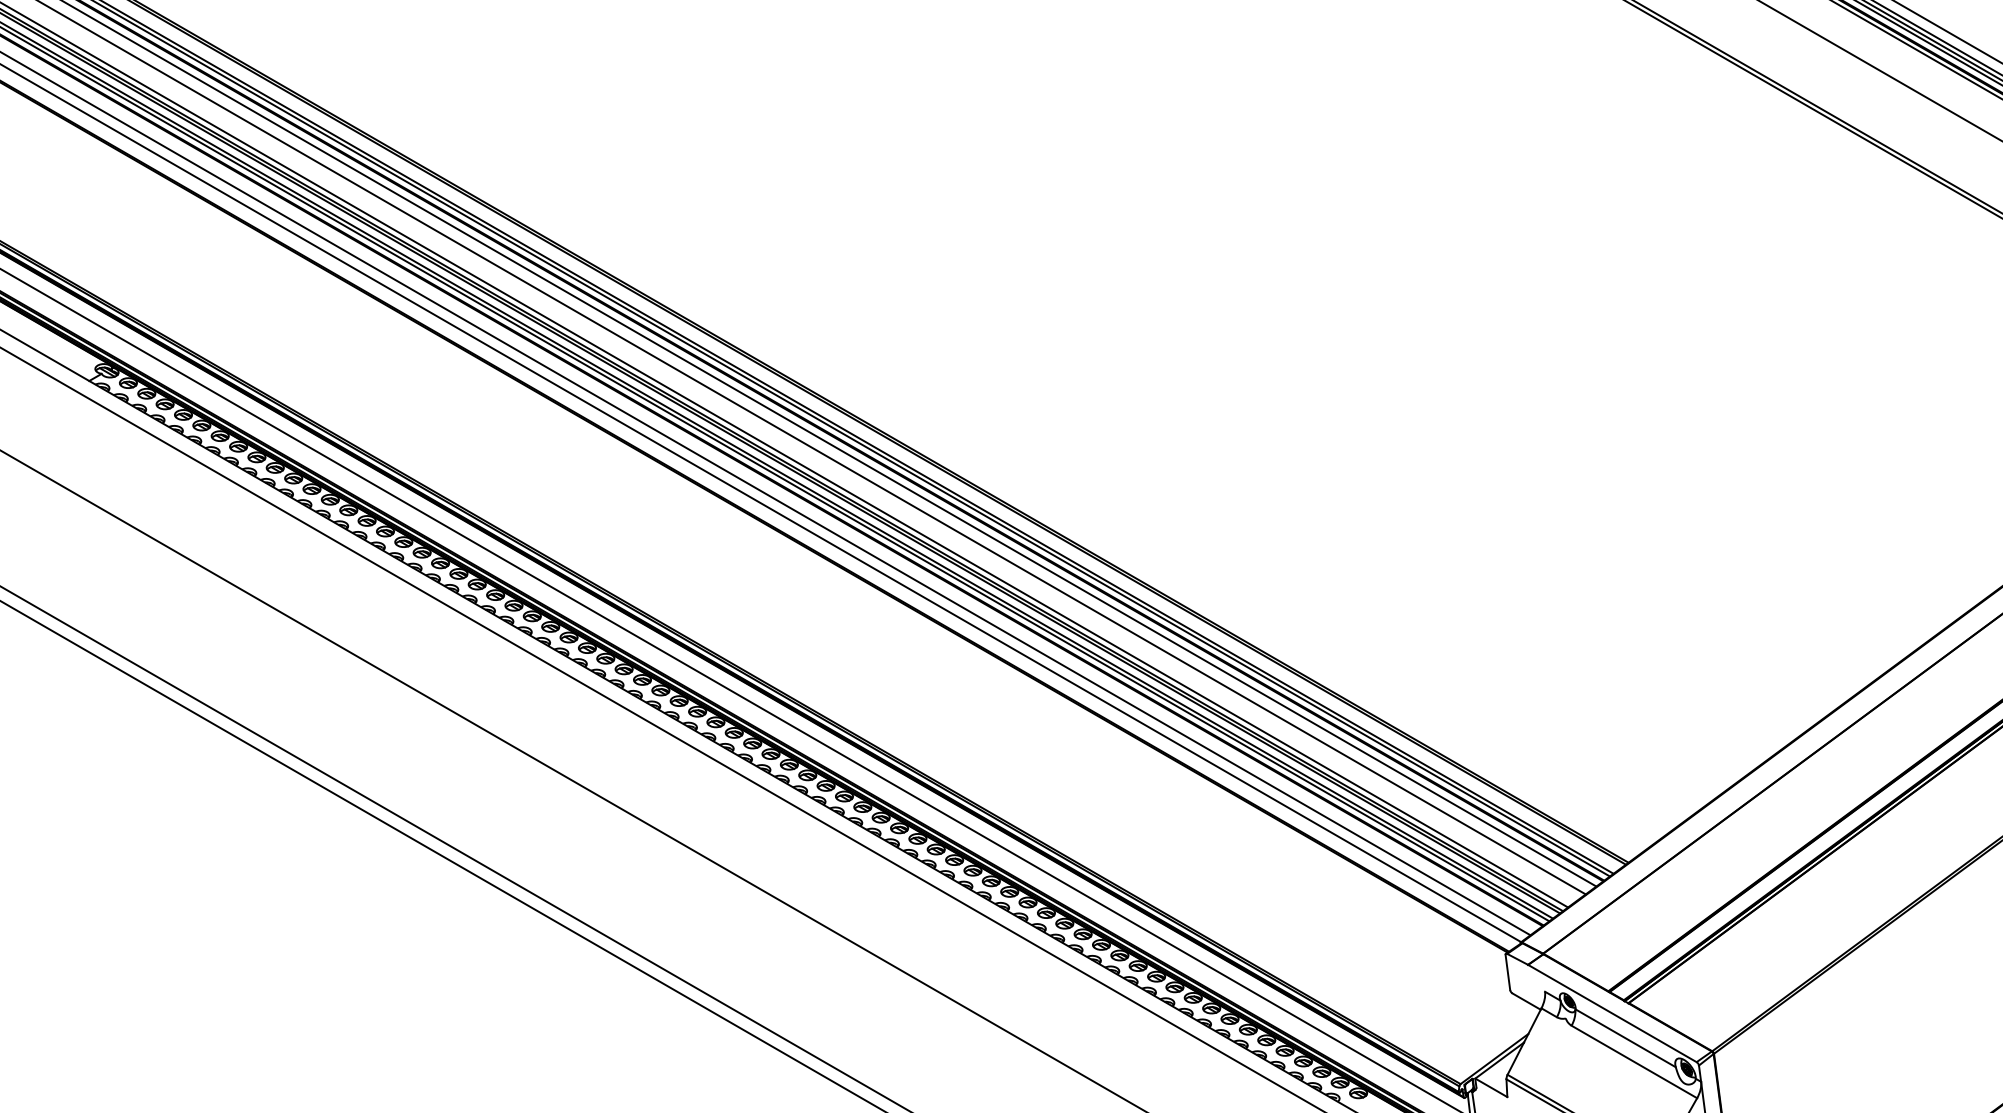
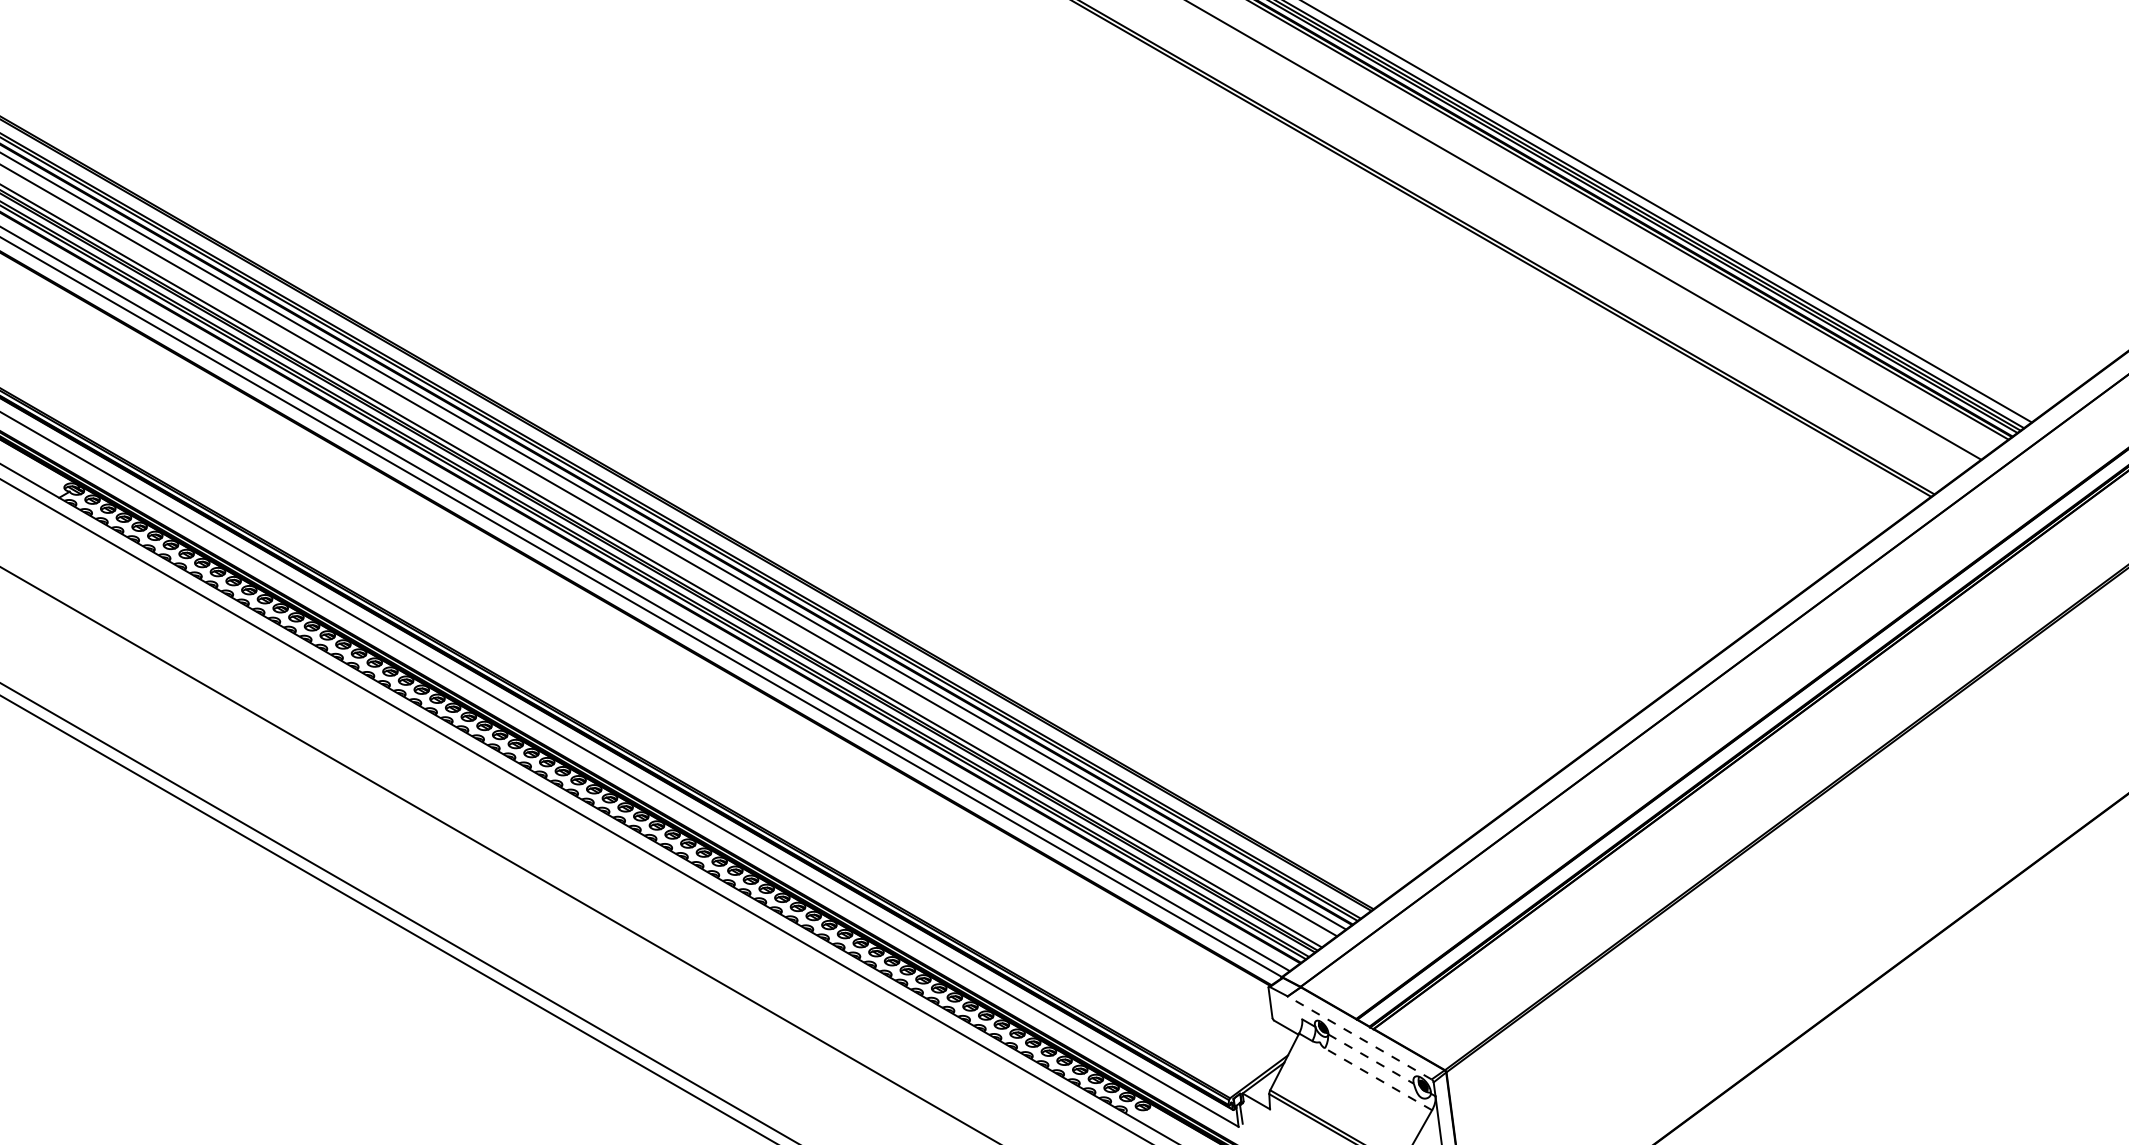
line: (1612, 1013) -> (1359, 1037), solid -> dashed
line: (1626, 1038) -> (1371, 1059), solid -> dashed
line: (1634, 1062) -> (1378, 1079), solid -> dashed

